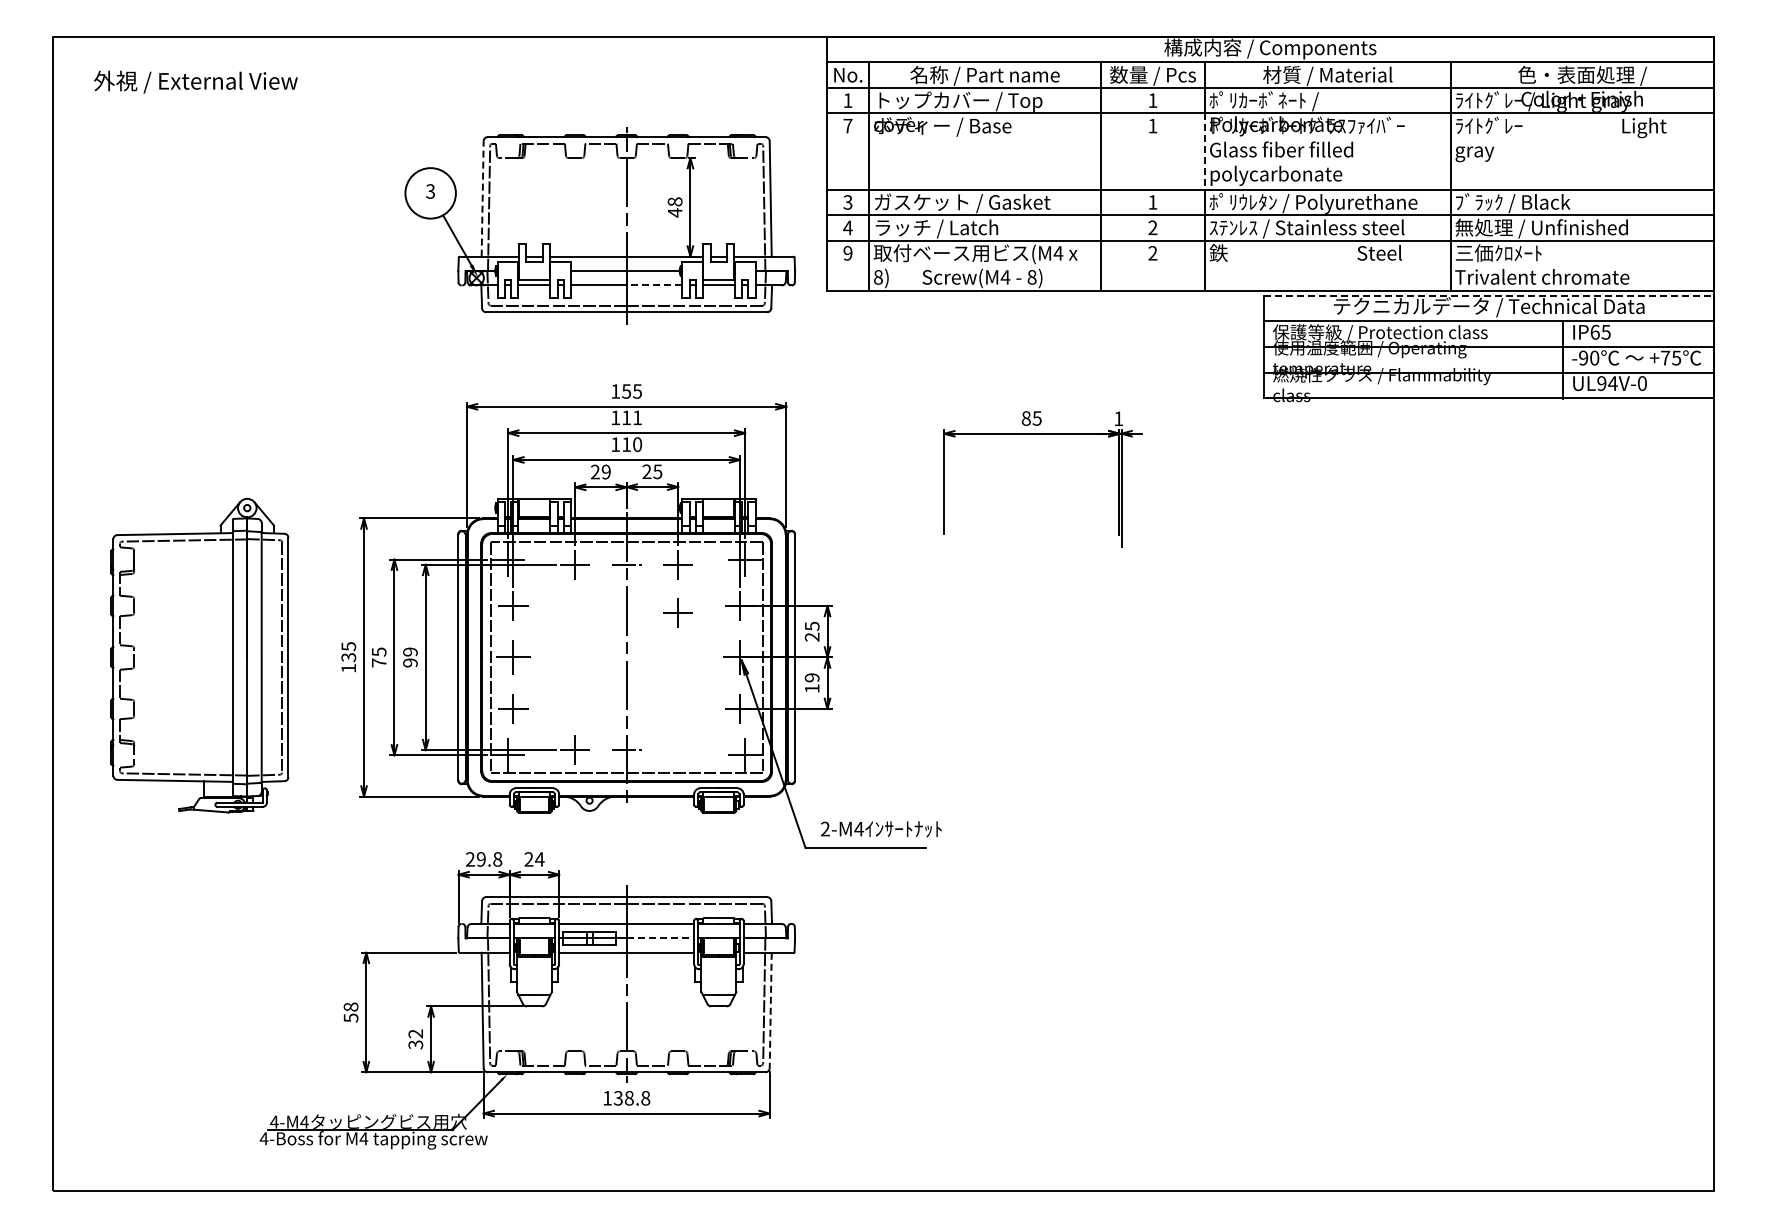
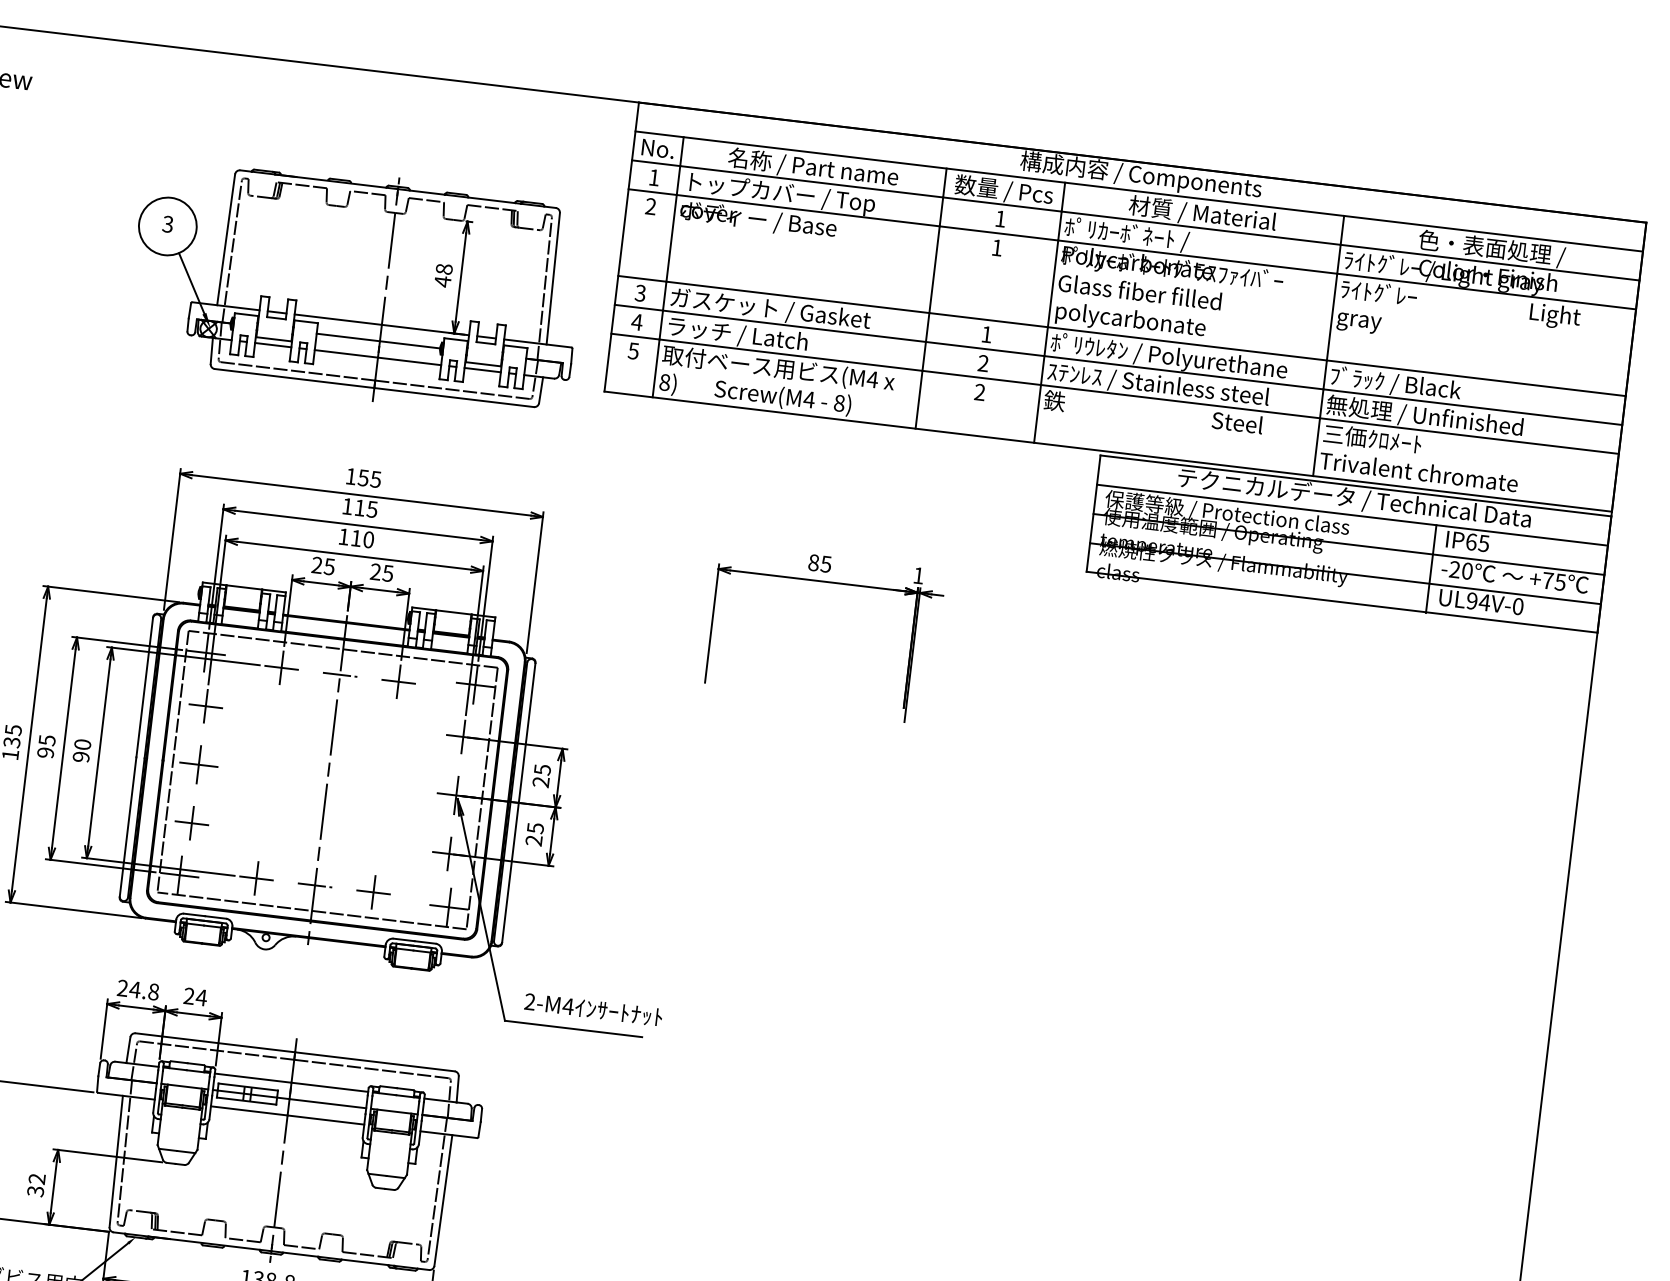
text: (847, 125) -> (650, 205), 7 -> 2
line: (1205, 152) -> (1053, 285), dashed -> solid
line: (482, 198) -> (226, 239), dashed -> solid
text: (847, 253) -> (633, 351), 9 -> 5
line: (654, 285) -> (409, 361), dashed -> solid
line: (1489, 295) -> (1356, 485), dashed -> solid
text: (1583, 358) -> (1454, 570), -90 -> -20
text: (636, 417) -> (371, 508), 111 -> 115
text: (605, 471) -> (328, 566), 29 -> 25
part: (677, 612) -> (372, 891), moved
text: (410, 651) -> (82, 744), 99 -> 90
text: (378, 662) -> (45, 752), 75 -> 95
text: (811, 683) -> (533, 834), 19 -> 25
text: (481, 859) -> (135, 989), 29.8 -> 24.8
line: (660, 938) -> (327, 1103), dashed -> solid
line: (770, 1010) -> (443, 1200), dashed -> solid

